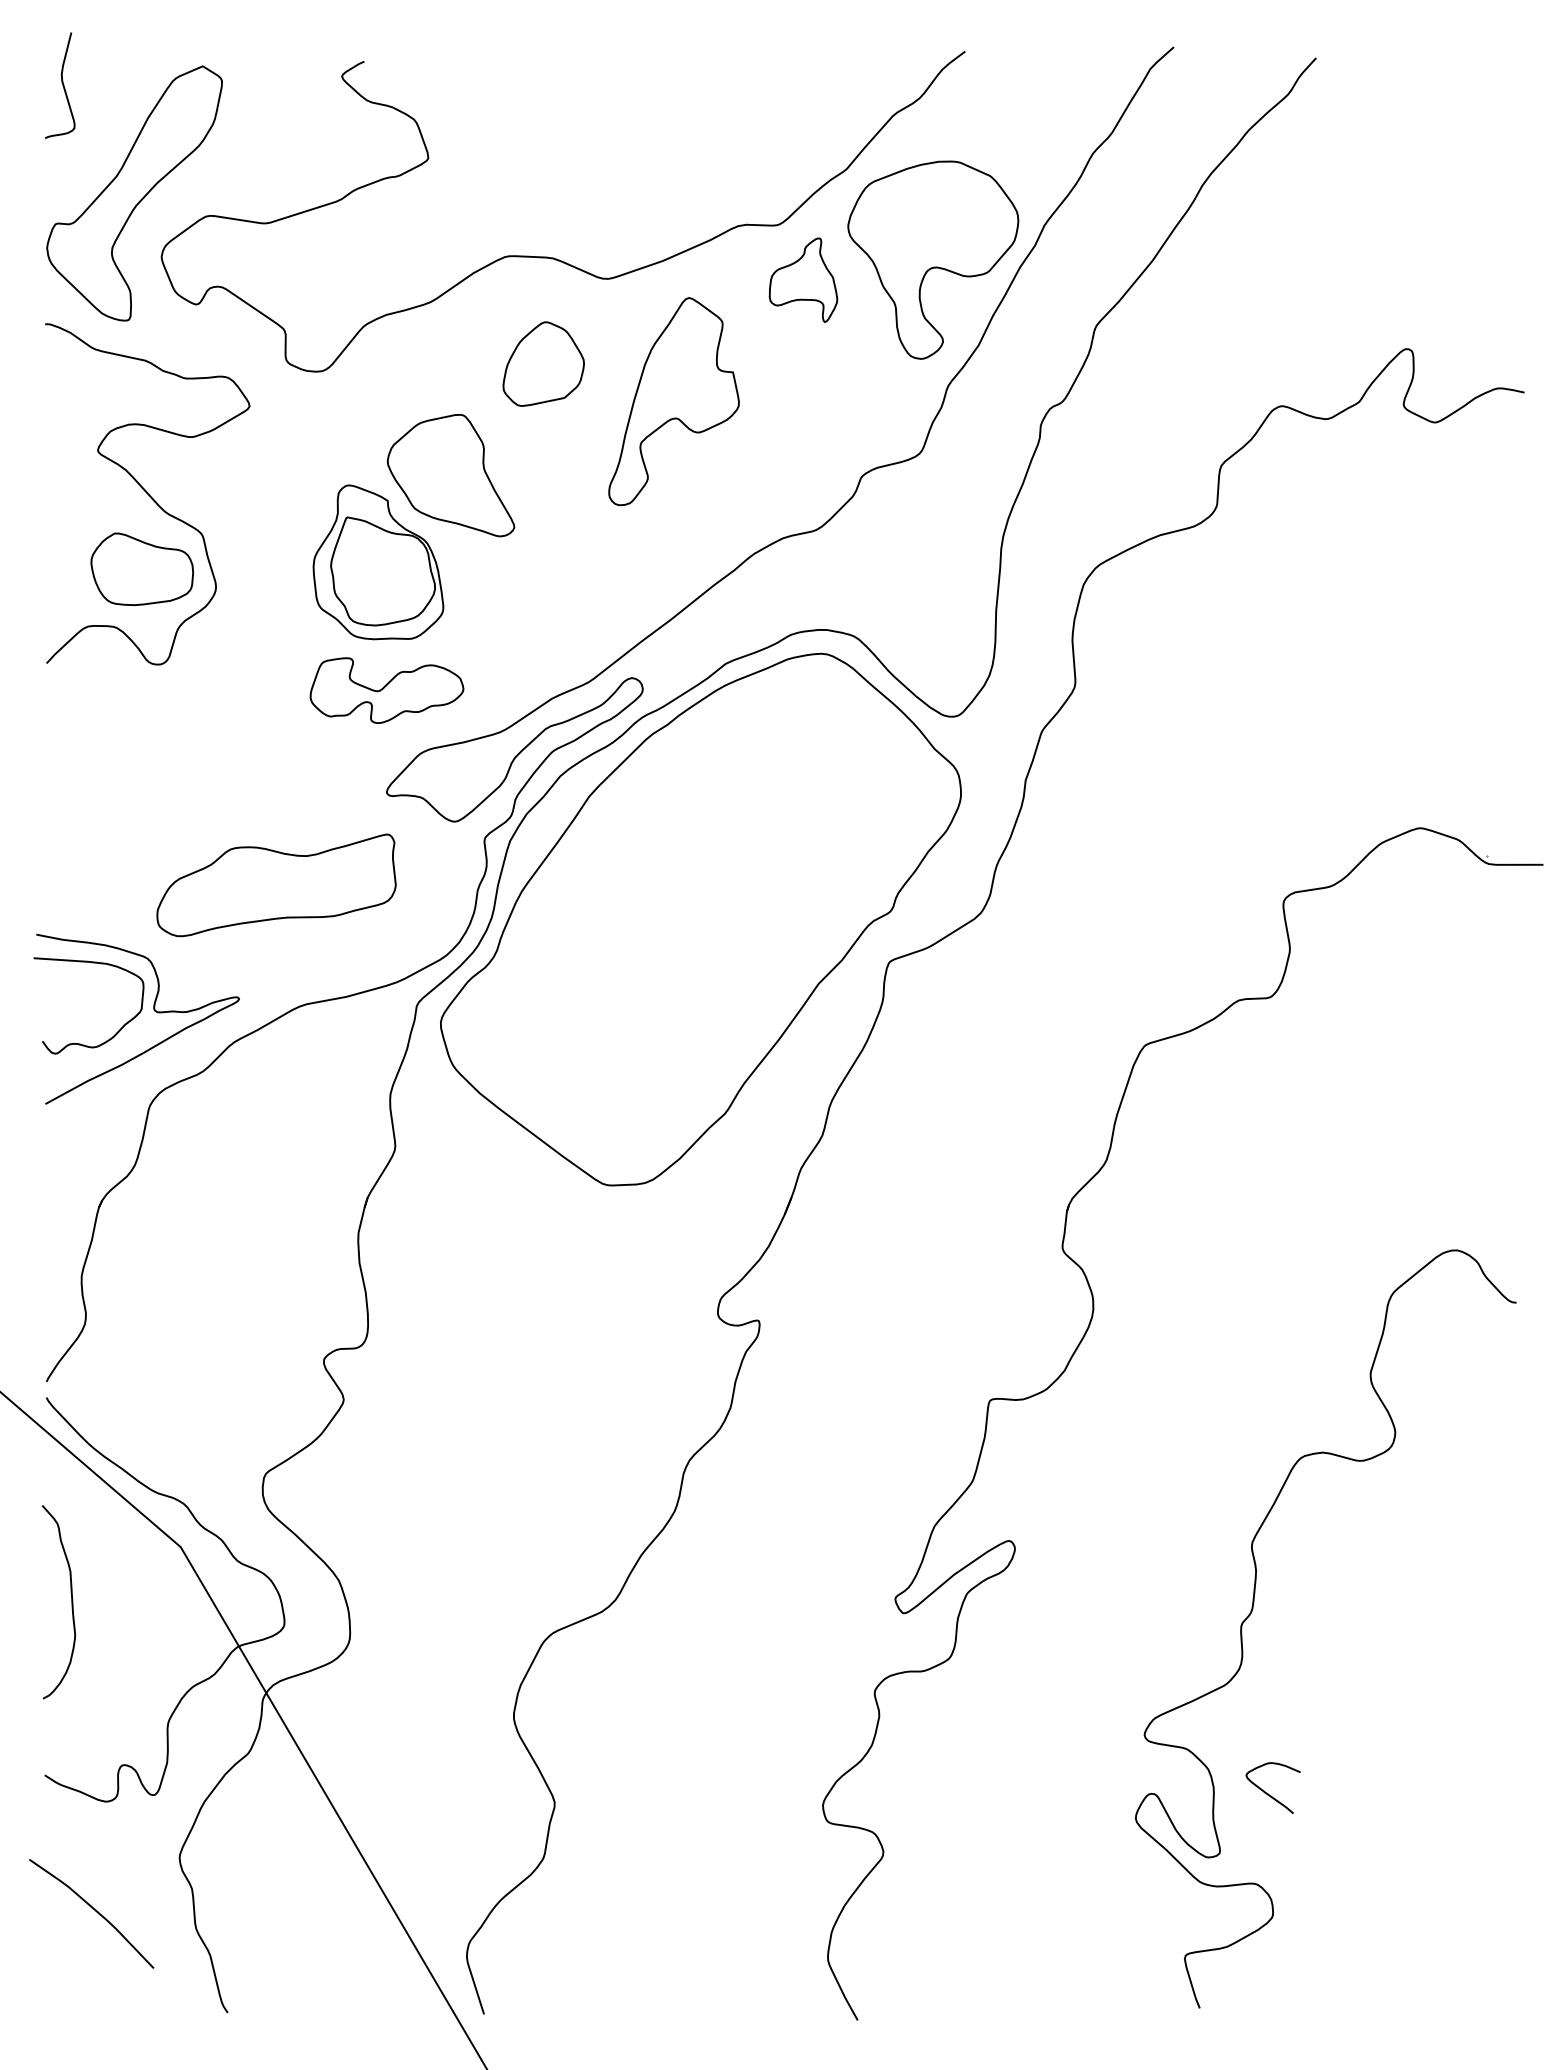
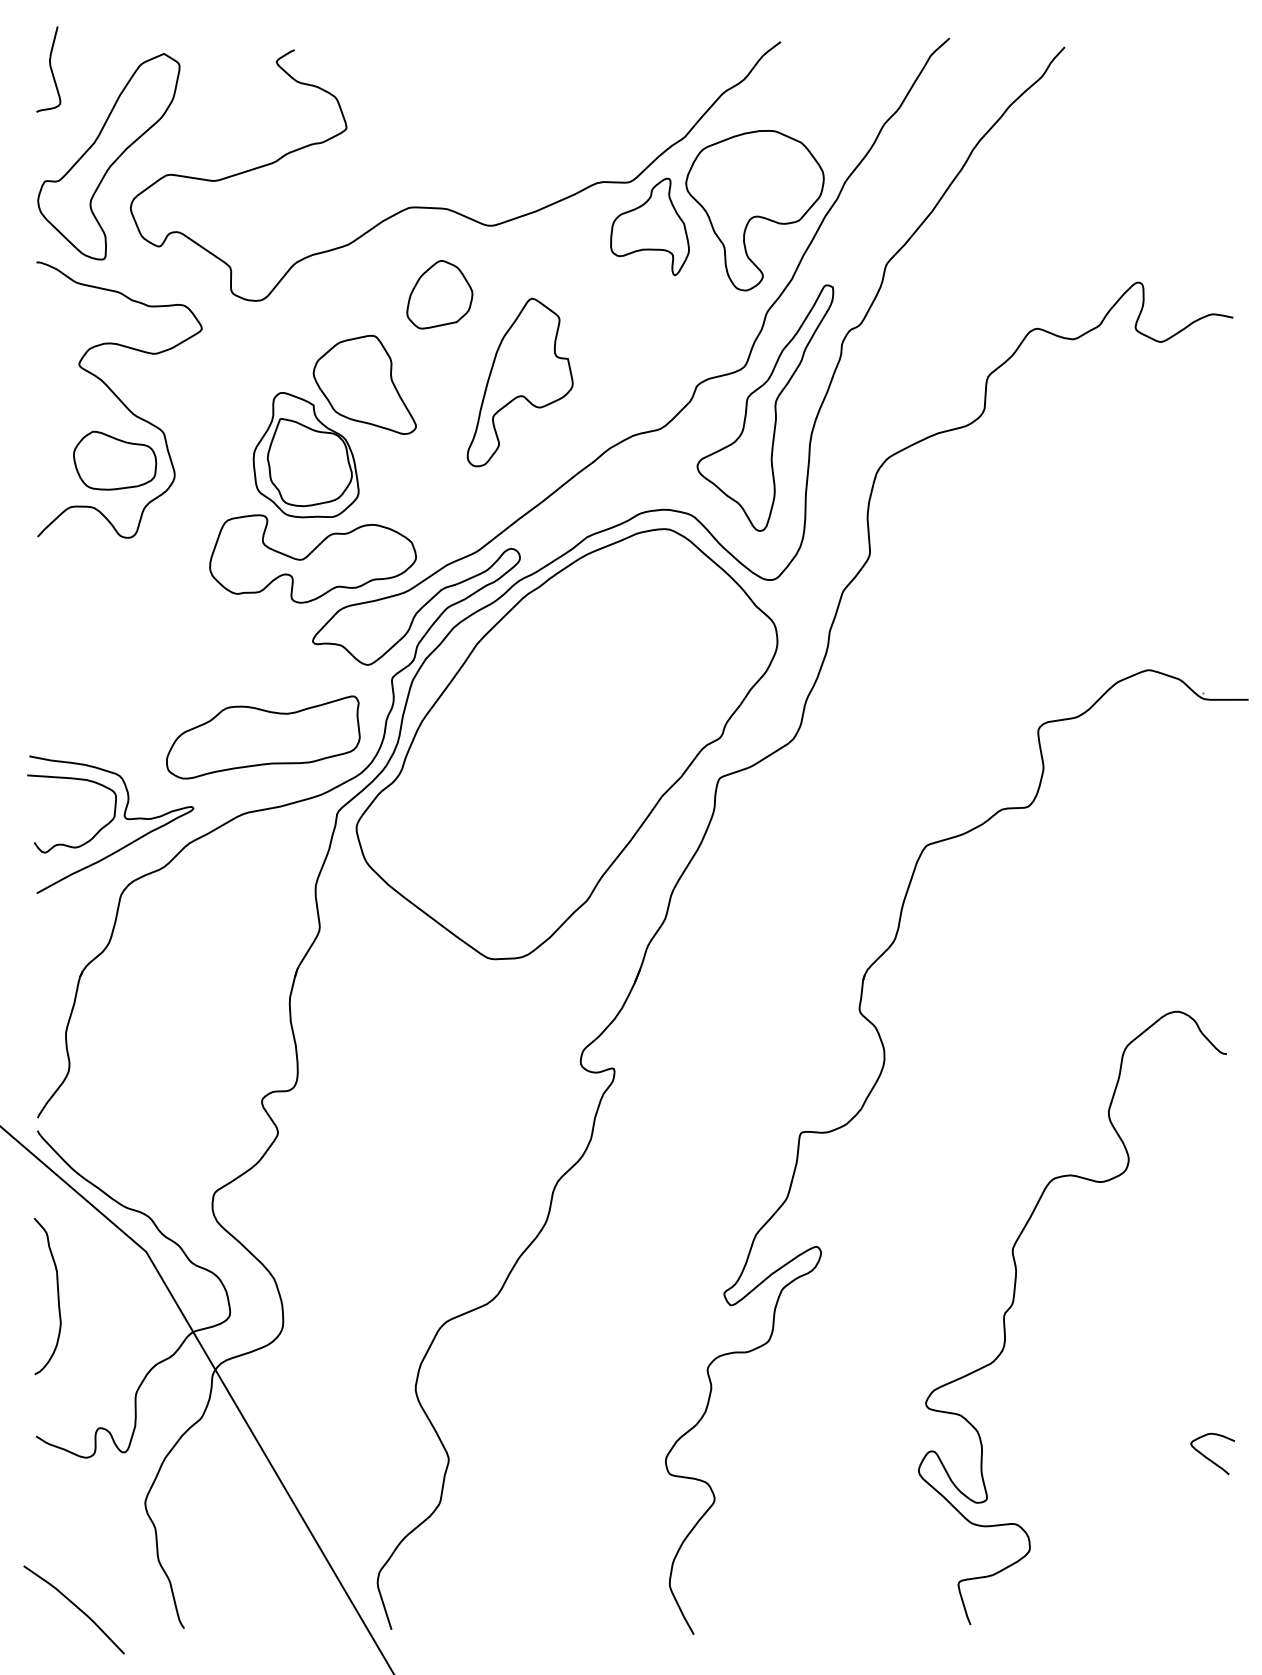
part: (803, 279) -> (650, 226), size x1.43
part: (673, 401) -> (519, 382), moved
part: (945, 503) -> (764, 407), added
part: (386, 690) -> (312, 558), size x1.67
part: (276, 885) -> (263, 737), moved
curve: (1268, 1793) -> (1209, 1458), moved
curve: (94, 1910) -> (76, 1607), moved

